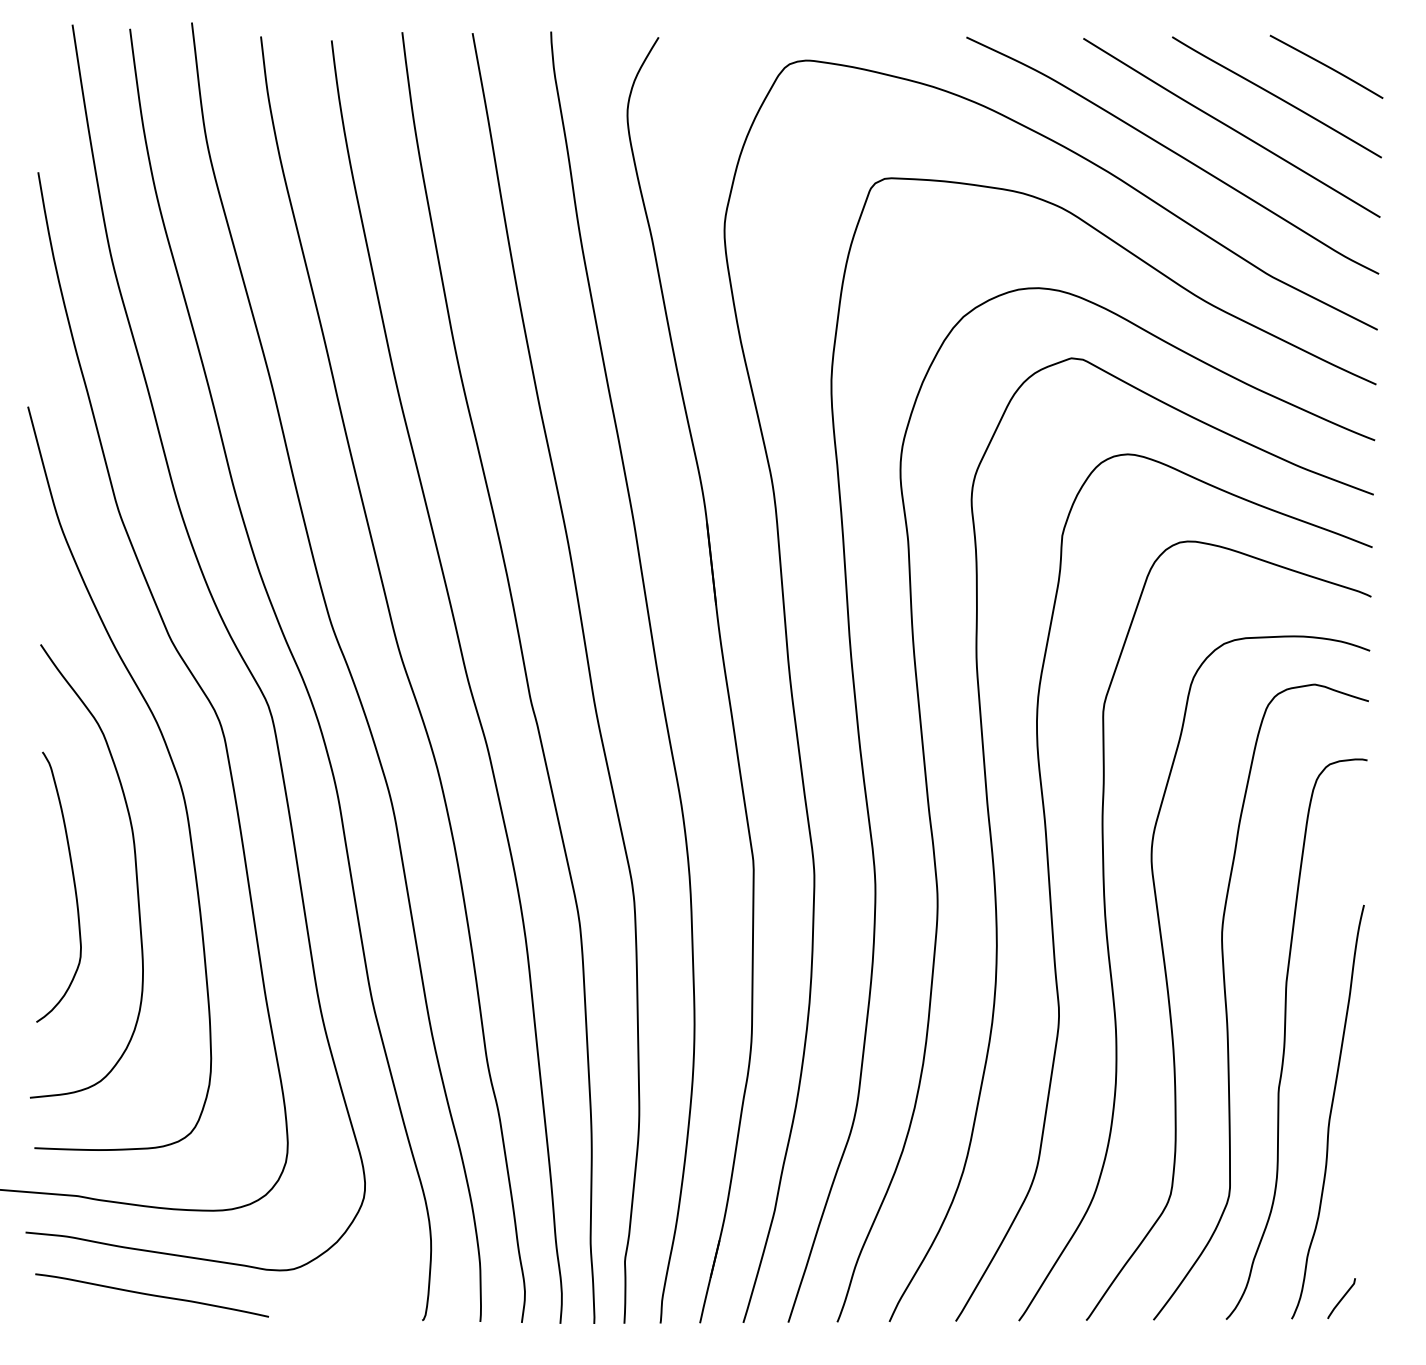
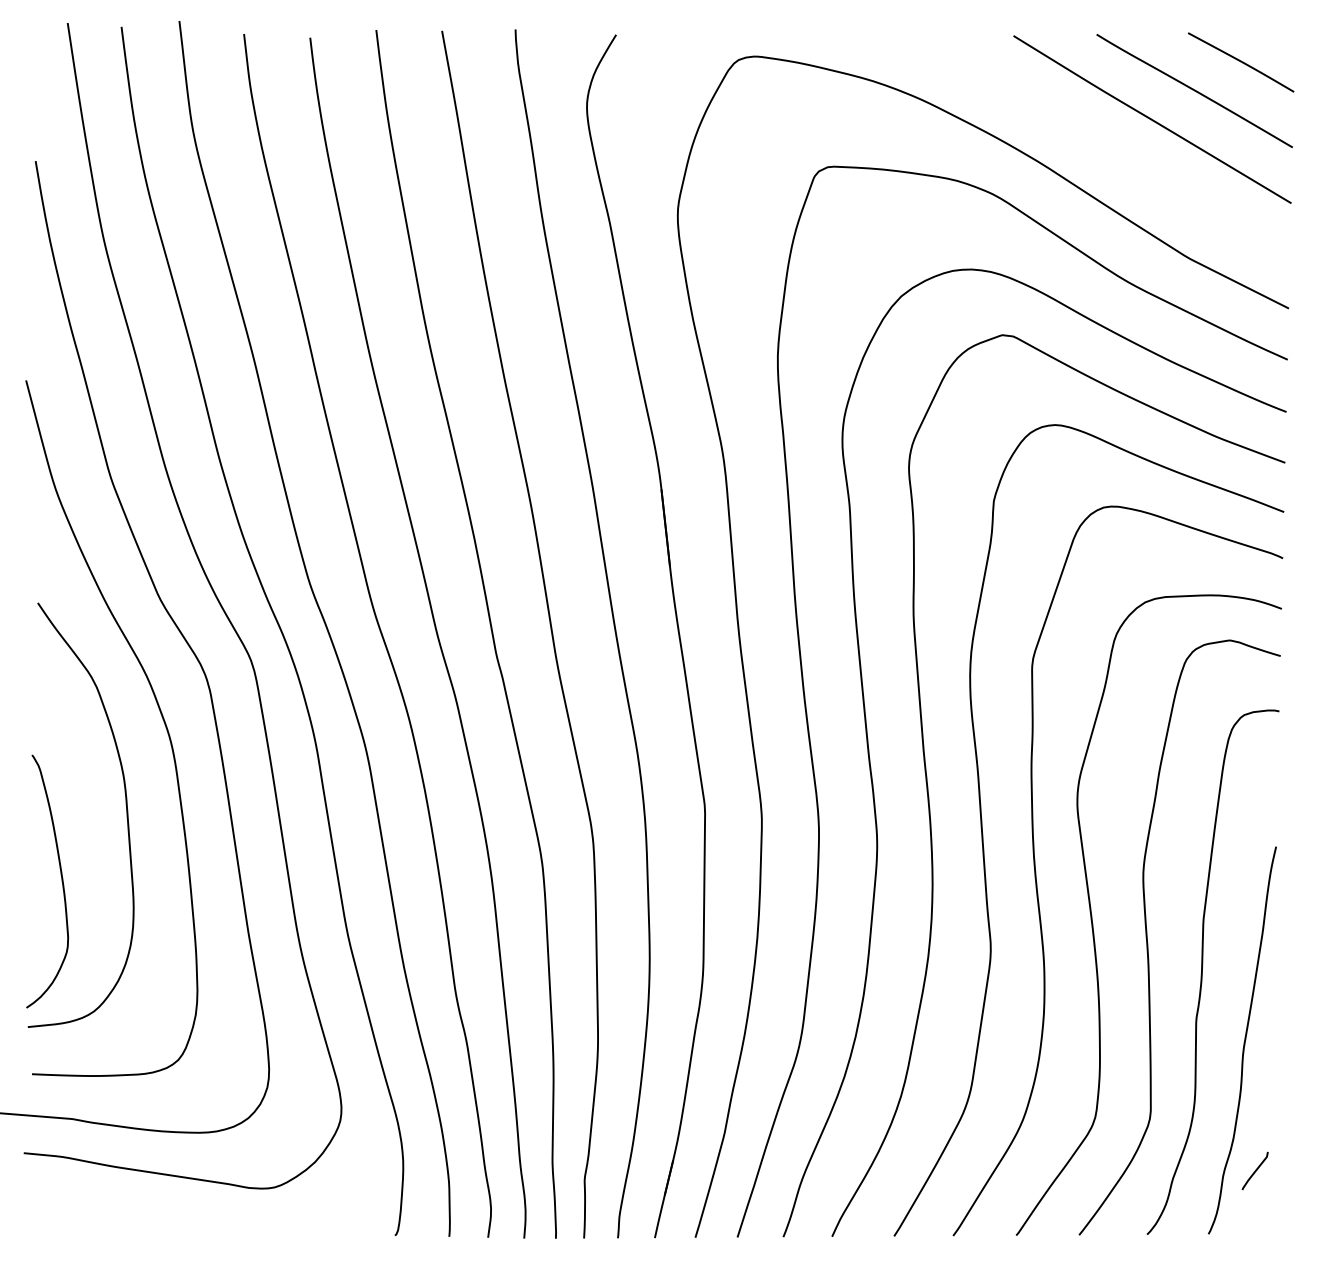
curve: (1174, 153) -> (1098, 143), removed
curve: (73, 884) -> (61, 878), moved
curve: (151, 1295) -> (141, 1212), removed
curve: (1341, 1298) -> (1255, 1170), moved

